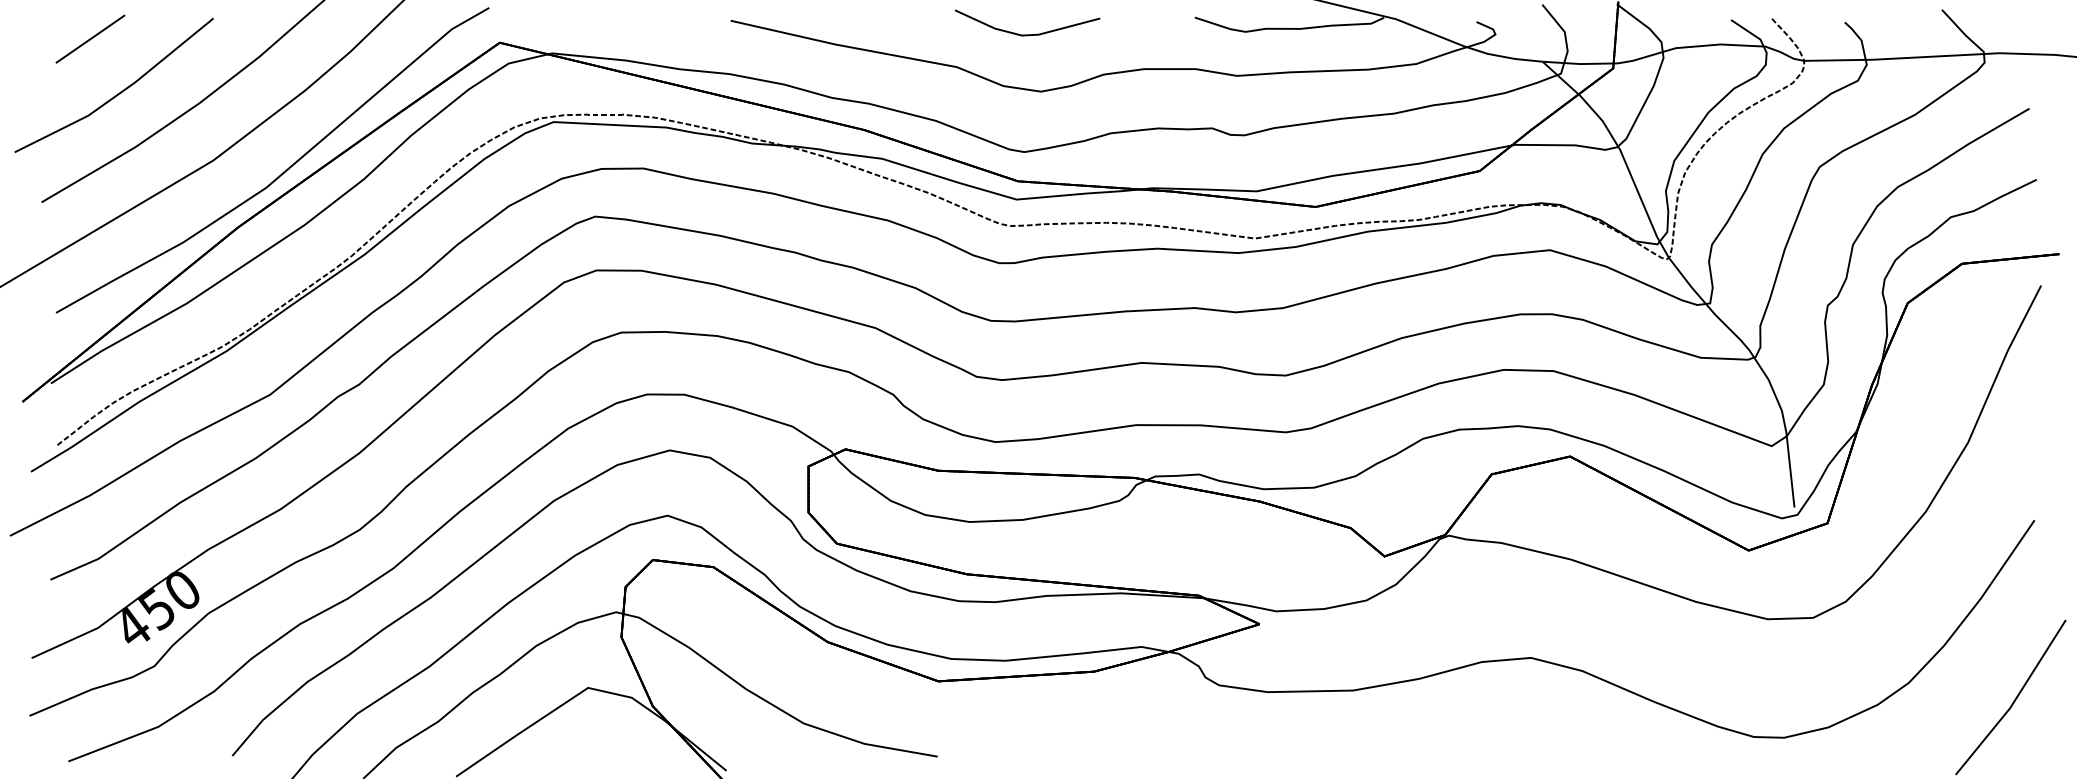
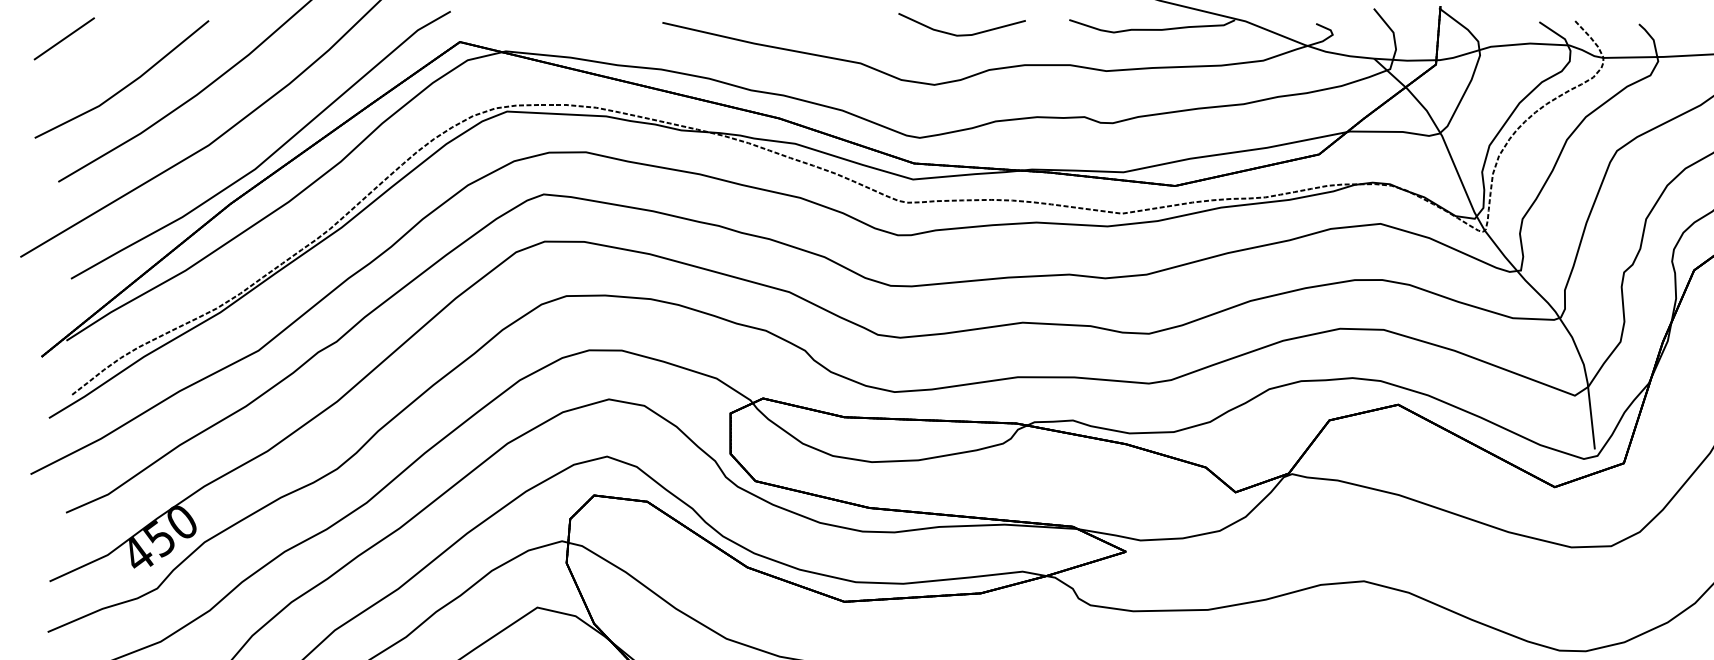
line: (1027, 34) -> (961, 34), moved
line: (90, 38) -> (64, 38), moved

